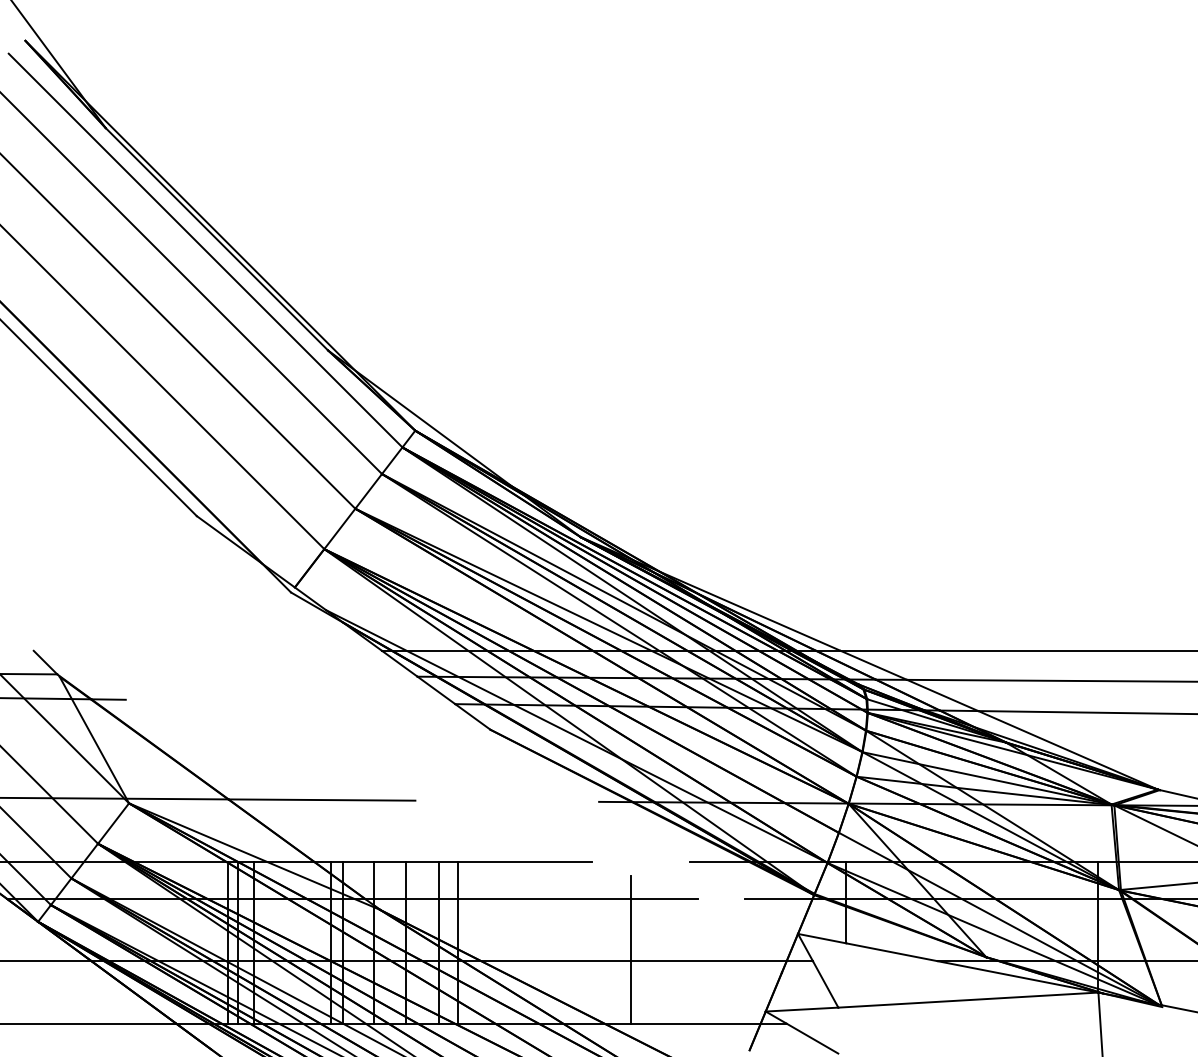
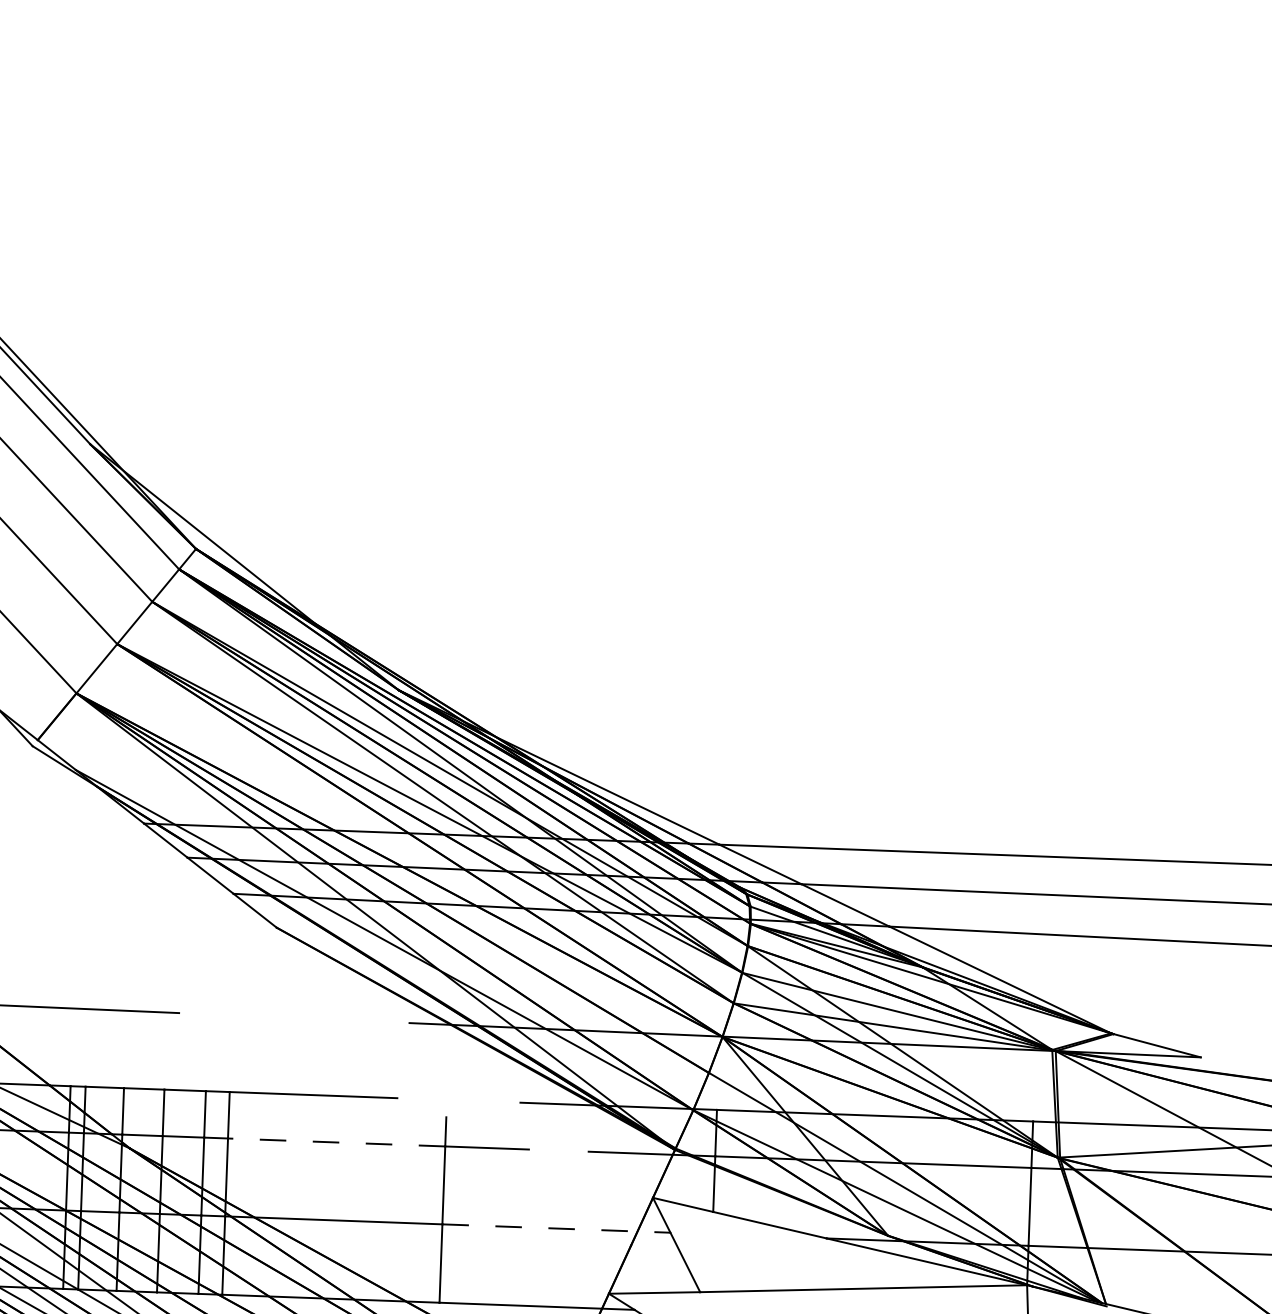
line: (544, 899) -> (336, 1143), solid -> dashed
line: (722, 961) -> (556, 1228), solid -> dashed

